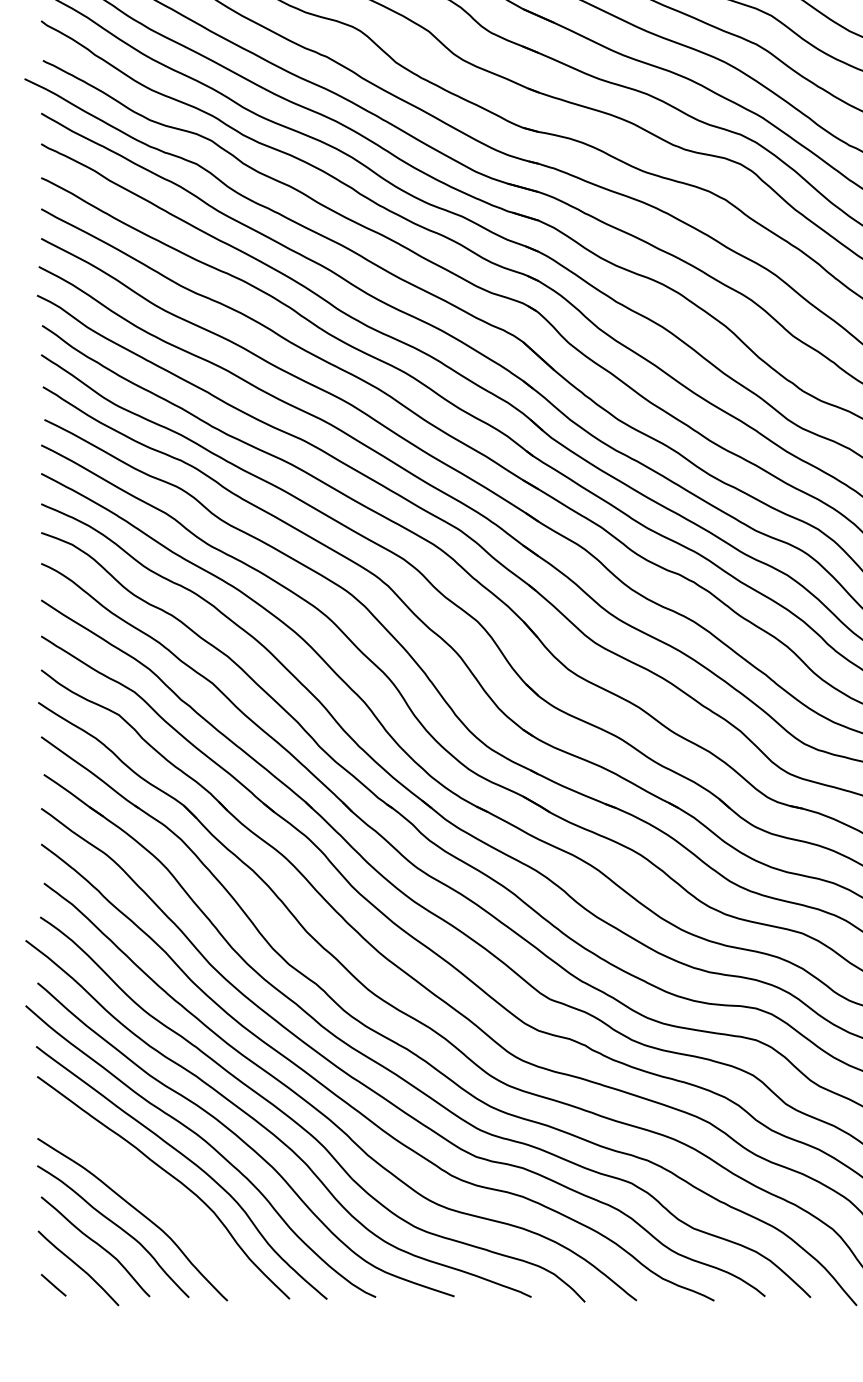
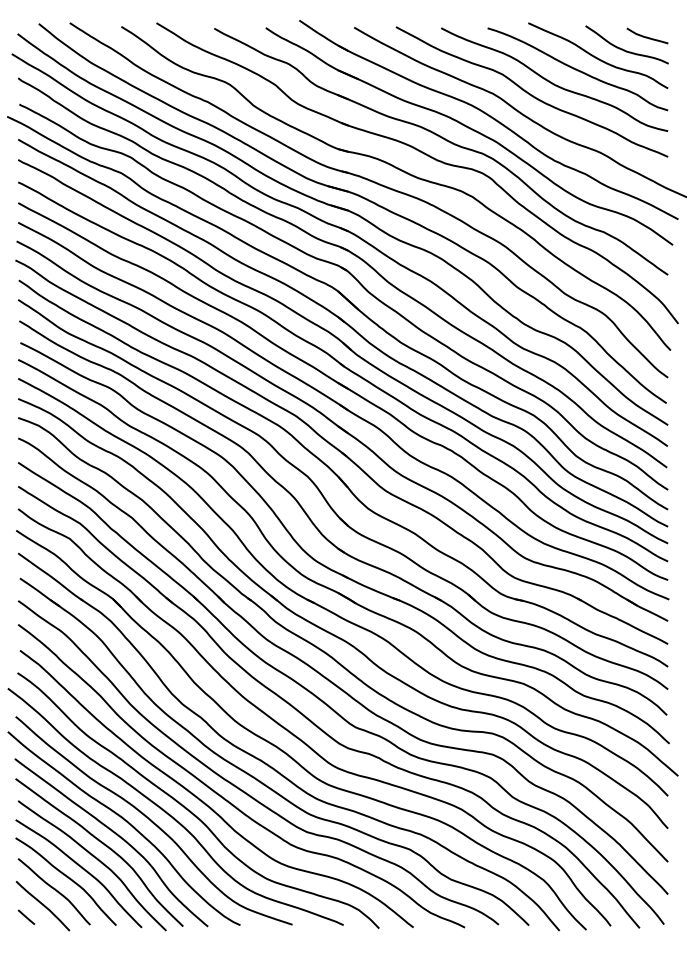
curve: (159, 1198) -> (96, 859), added

